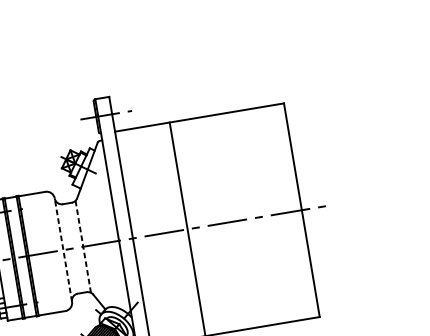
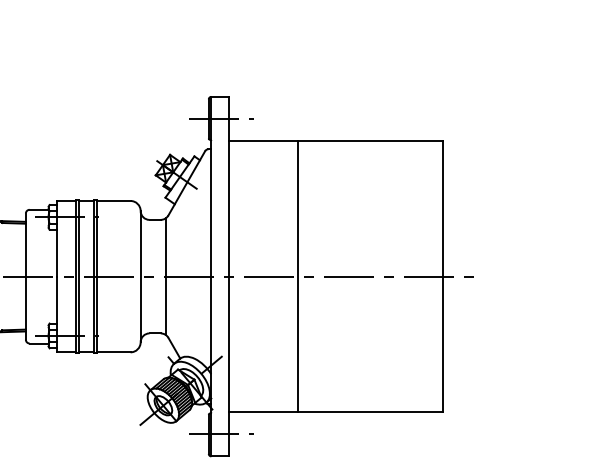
line: (83, 247) -> (165, 277), dashed -> solid
line: (63, 250) -> (140, 276), dashed -> solid

